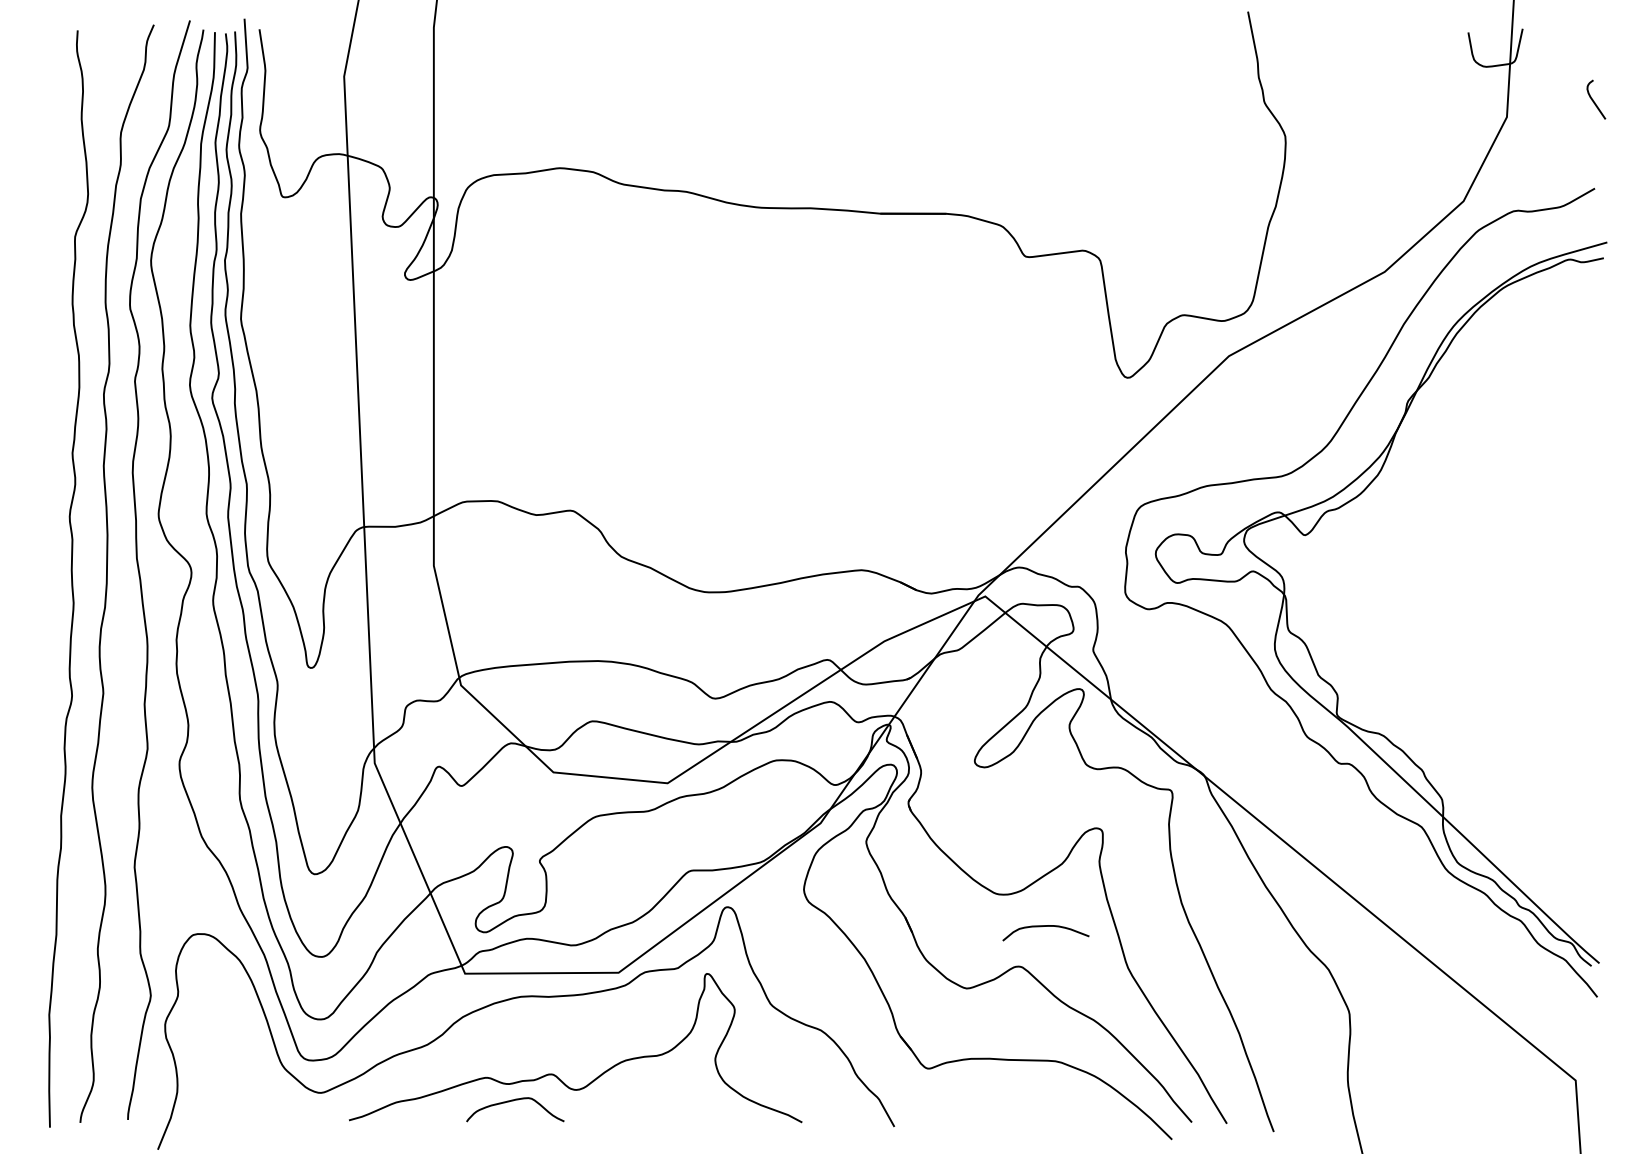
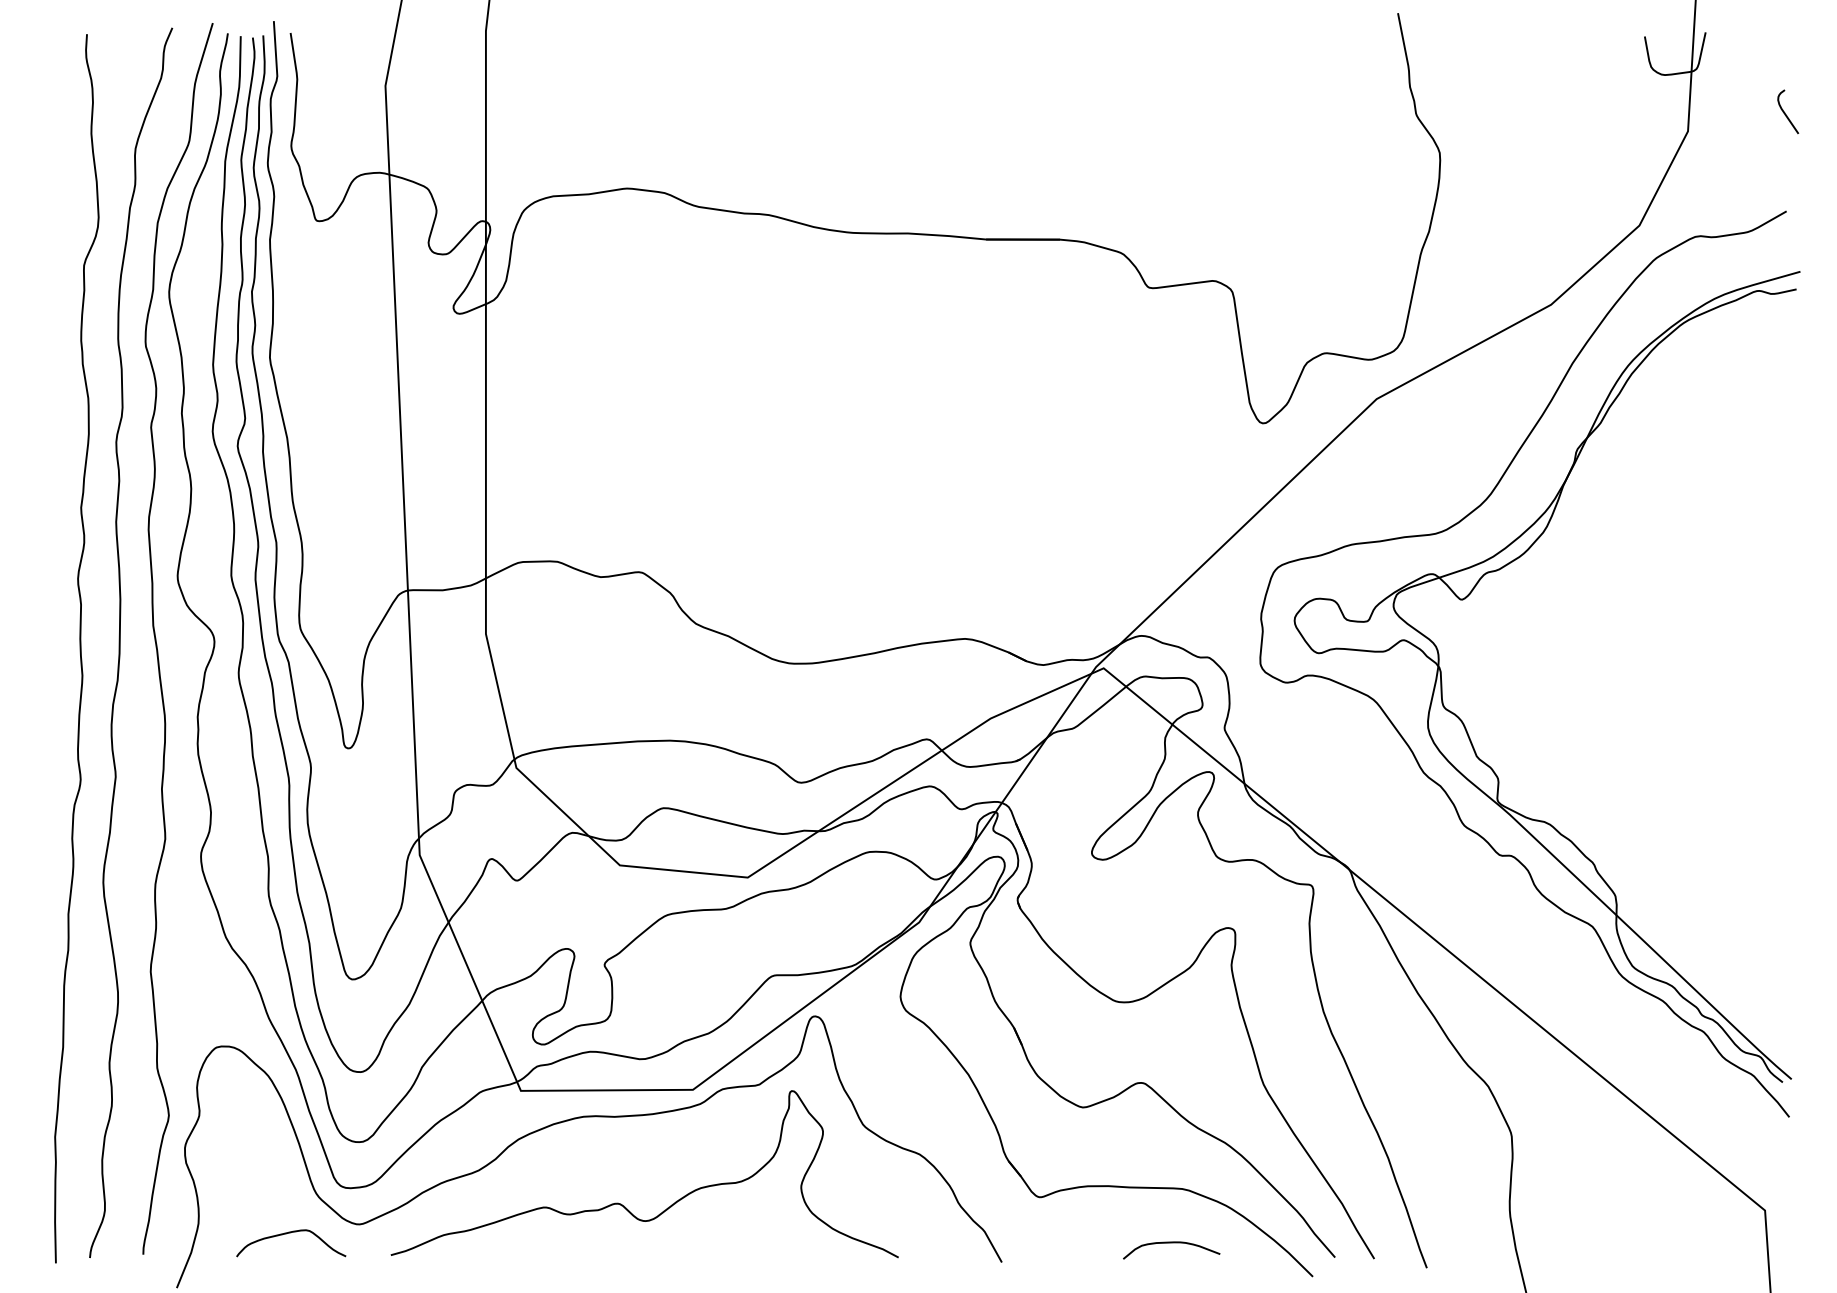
curve: (1045, 926) -> (1171, 1243), moved
curve: (514, 1101) -> (290, 1233), moved

